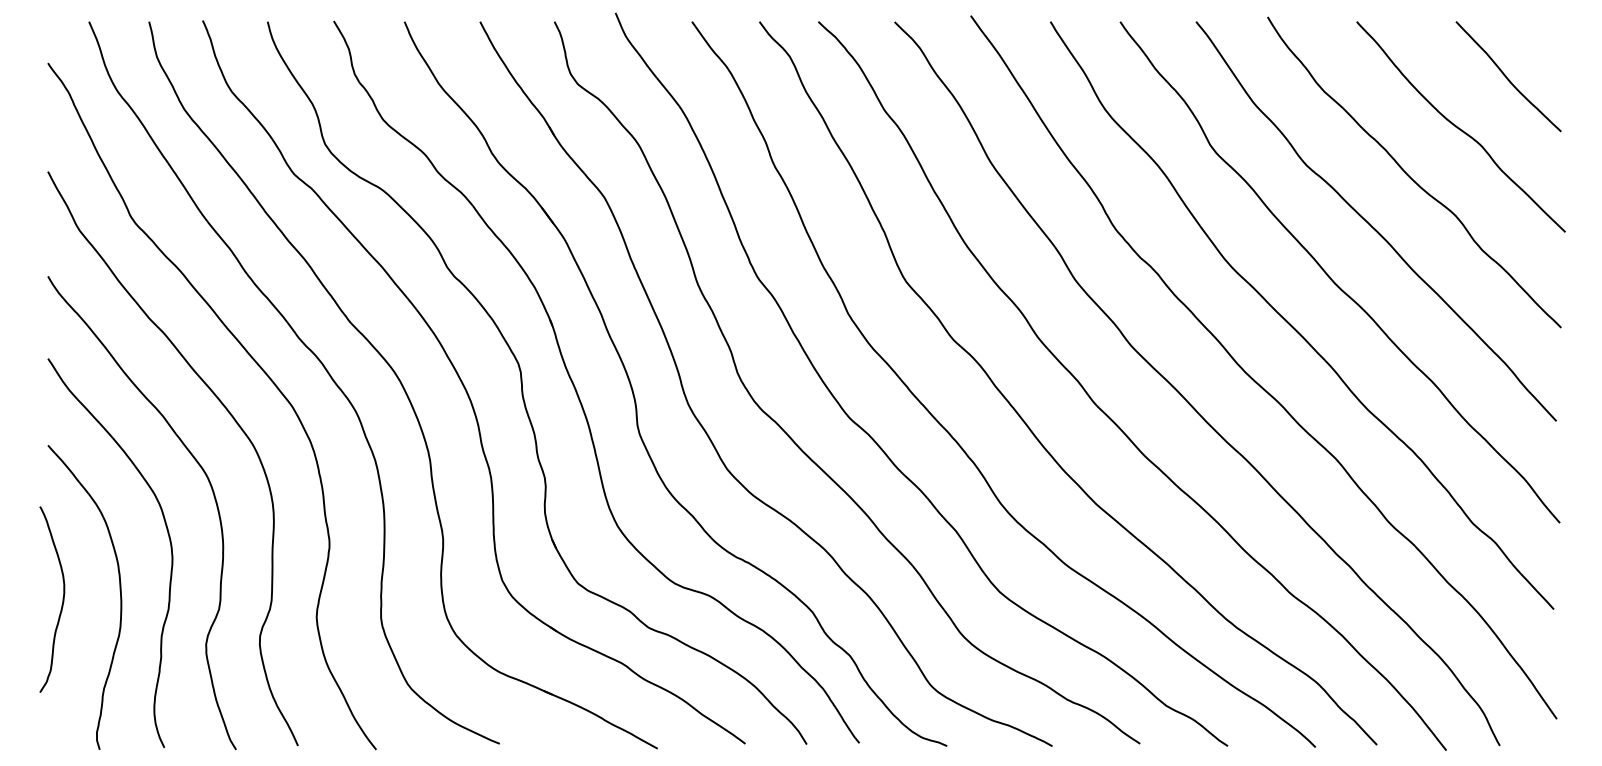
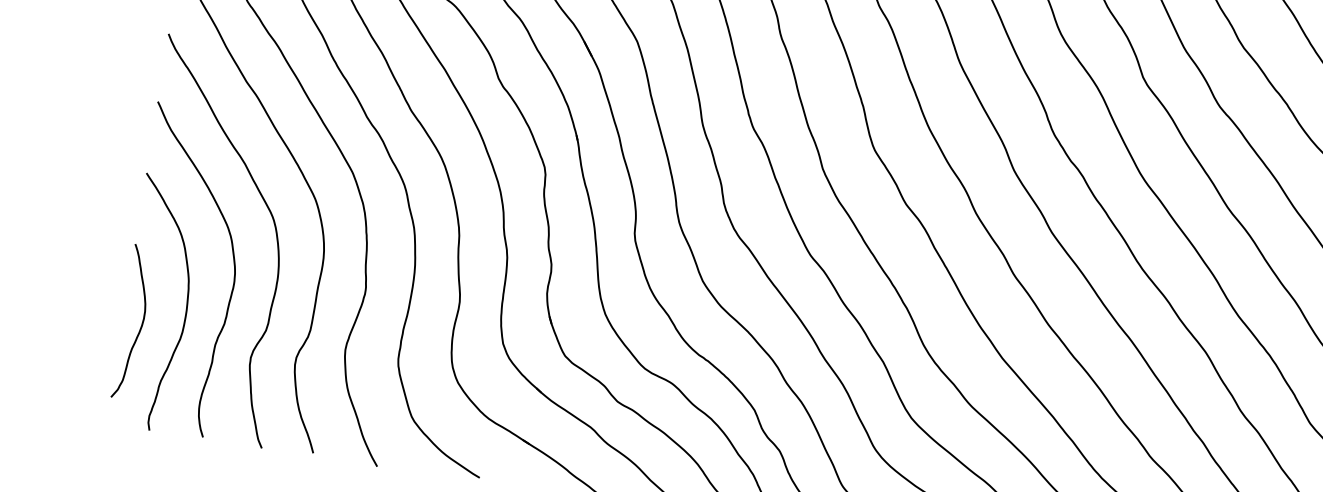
curve: (62, 599) -> (141, 323), moved

